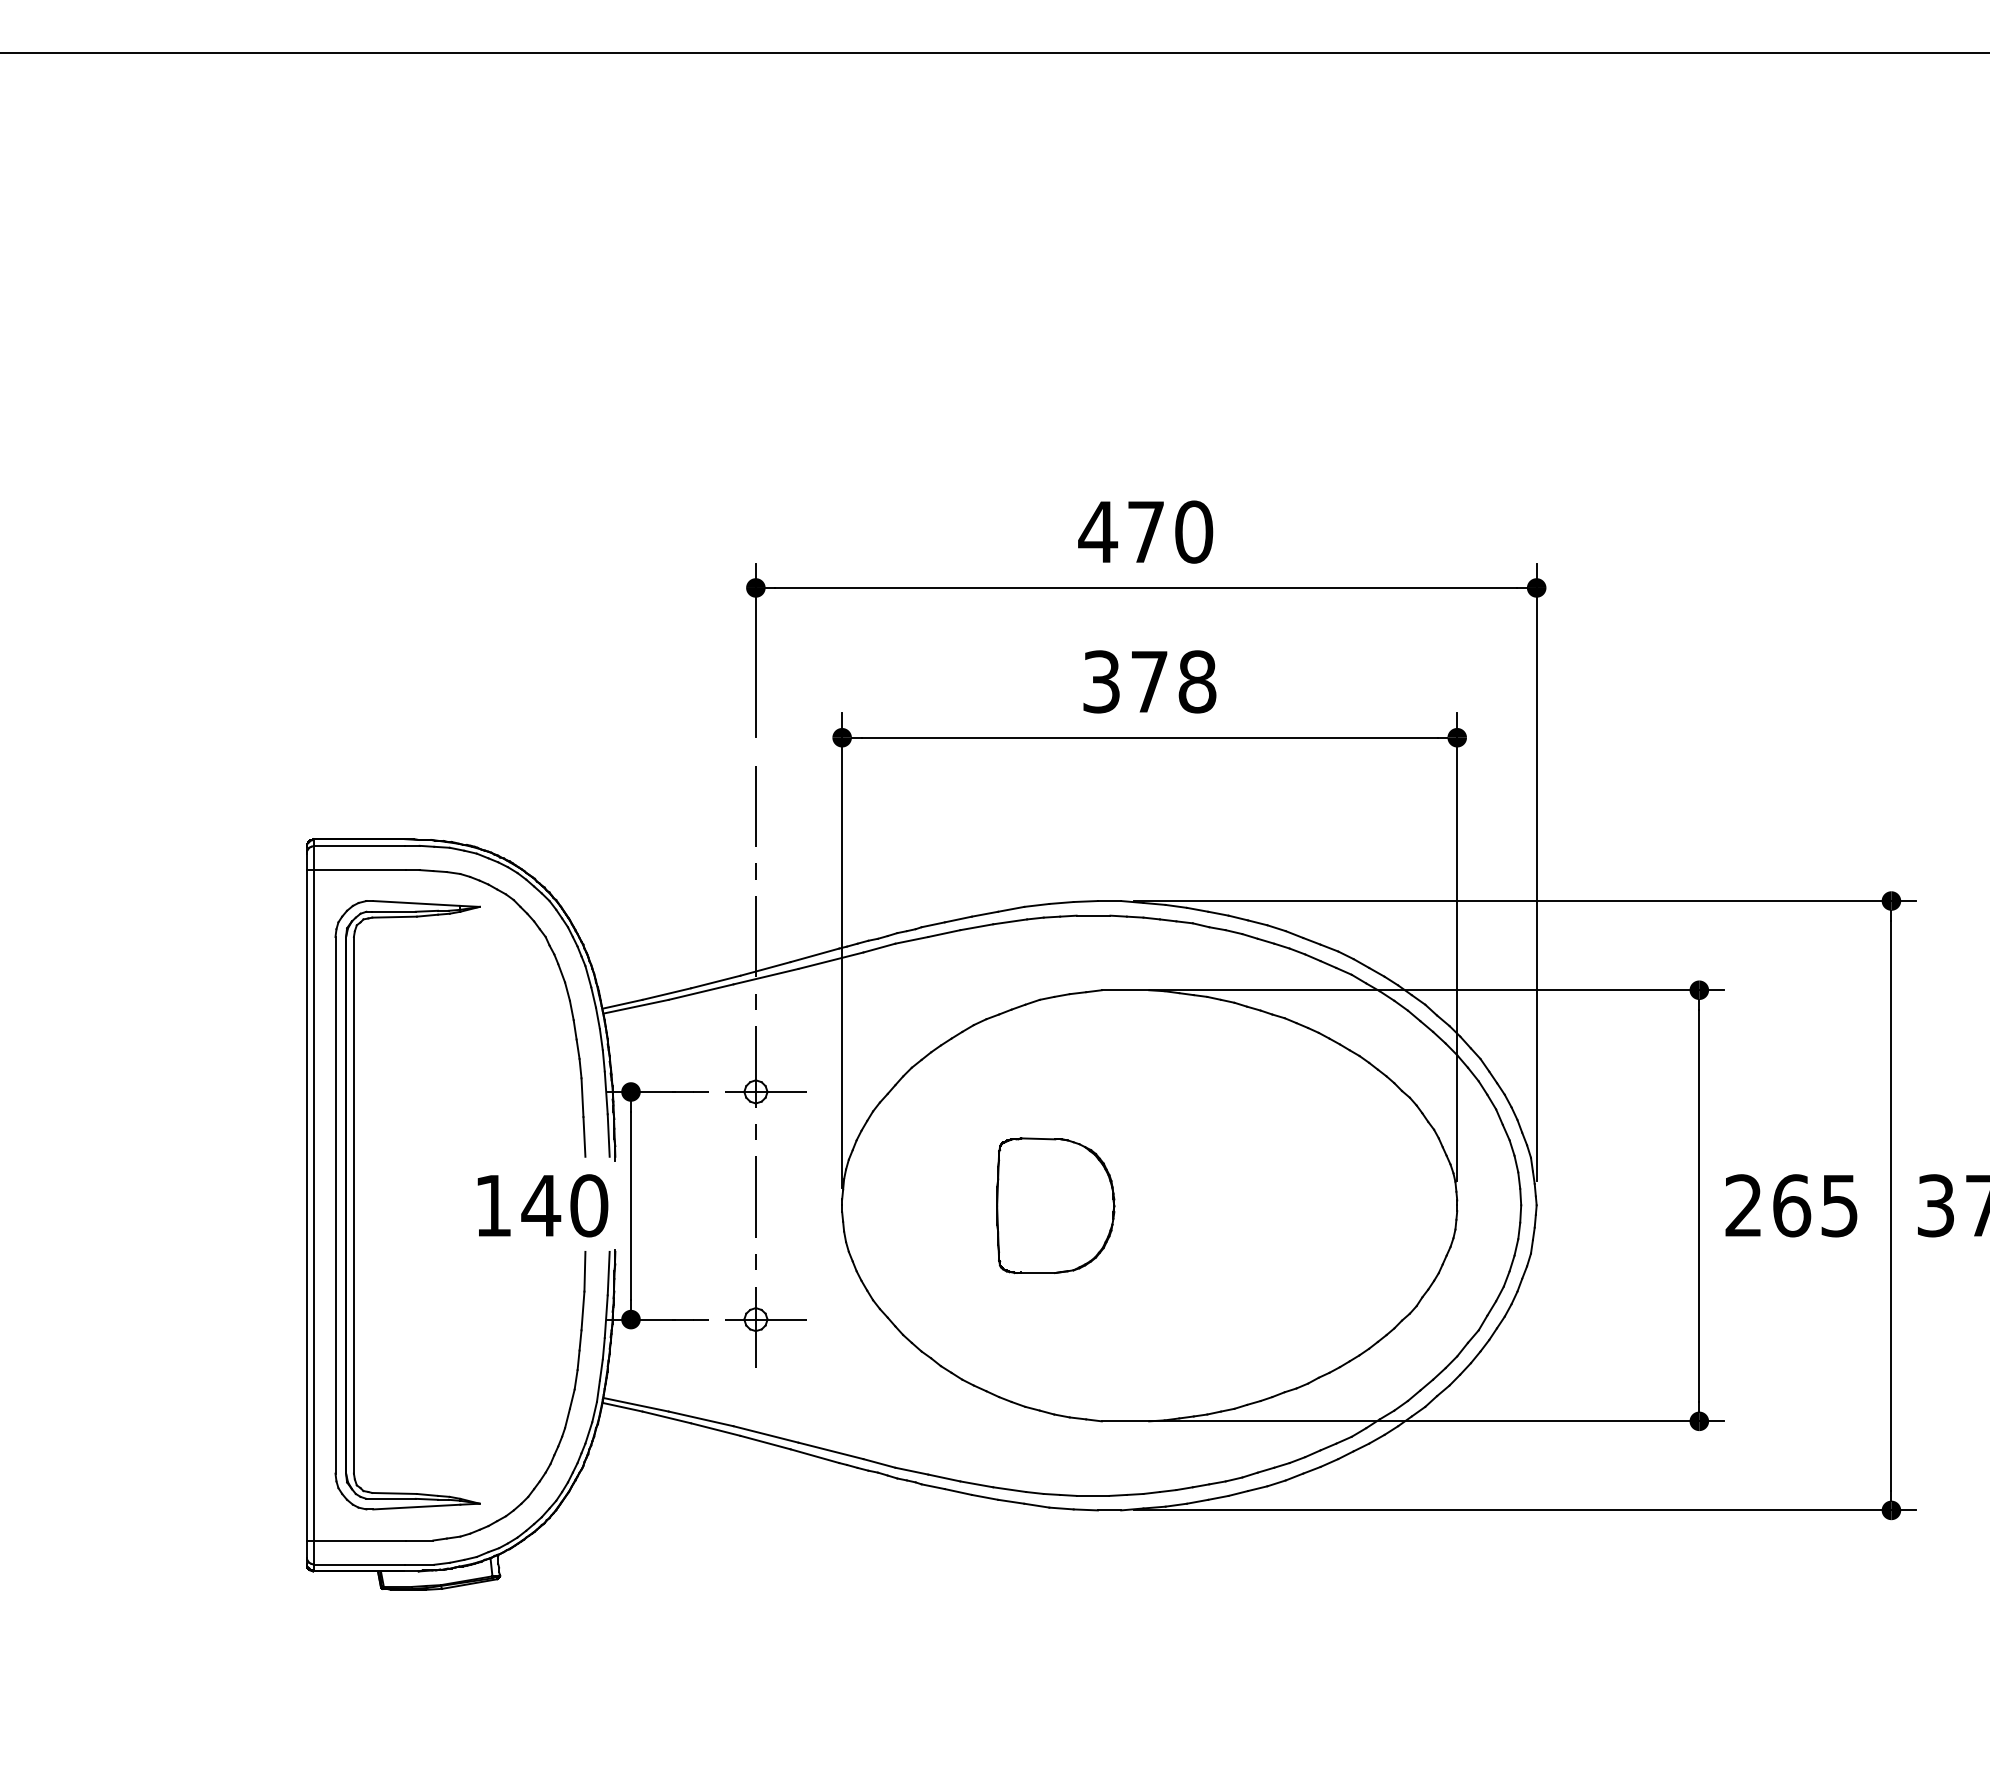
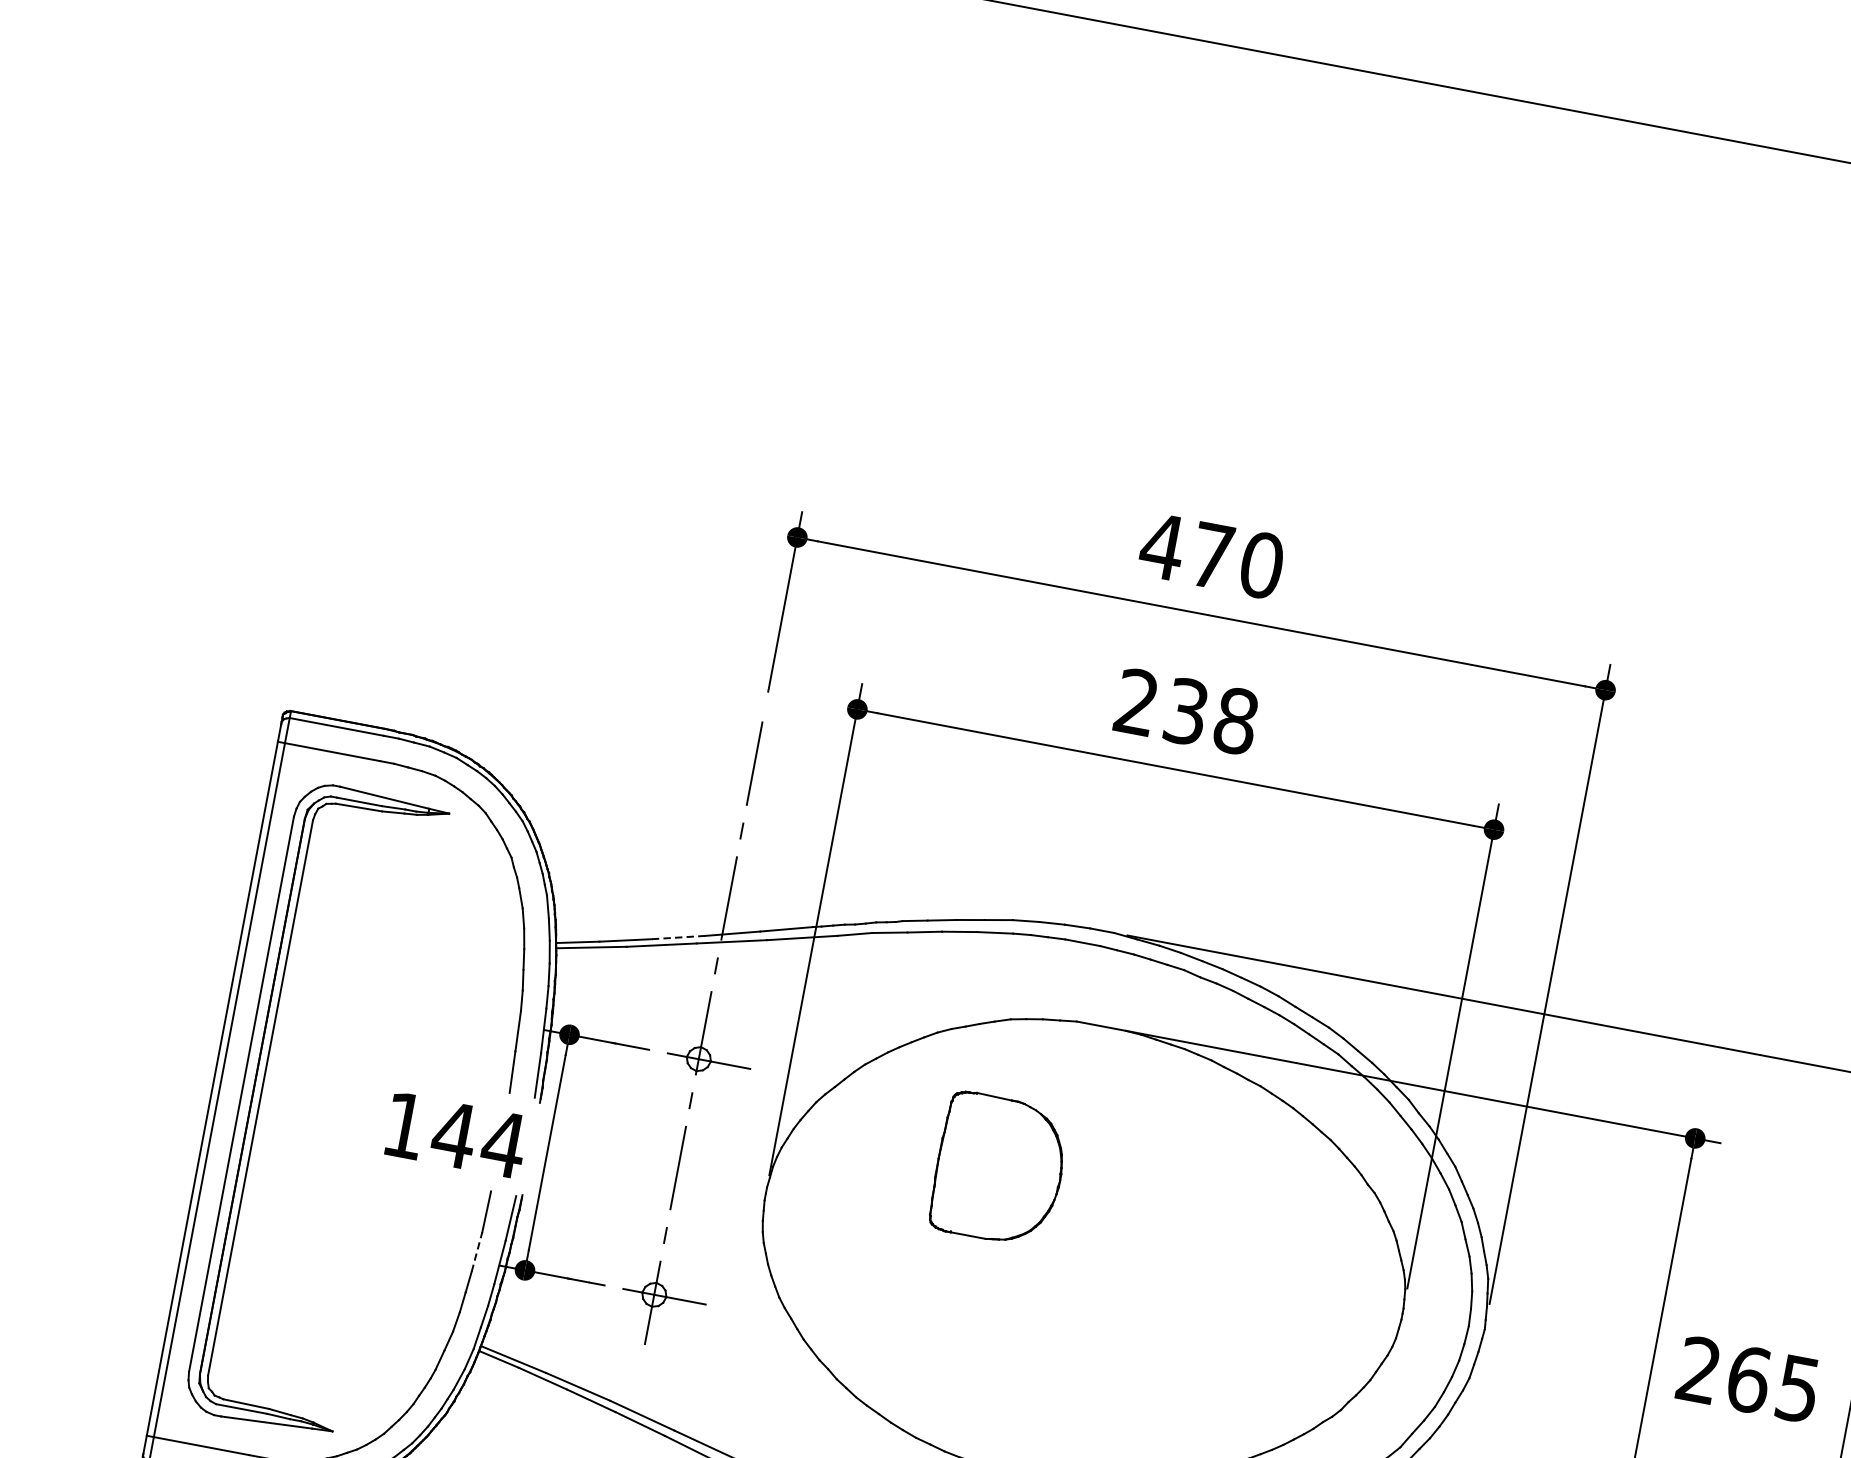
text: (1125, 681) -> (1161, 706), 378 -> 238
line: (715, 982) -> (678, 937), solid -> dashed
text: (589, 1205) -> (504, 1144), 140 -> 144
part: (1055, 1205) -> (999, 1169), moved
line: (583, 1310) -> (477, 1251), solid -> dashed

